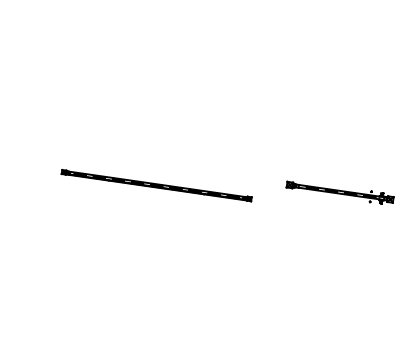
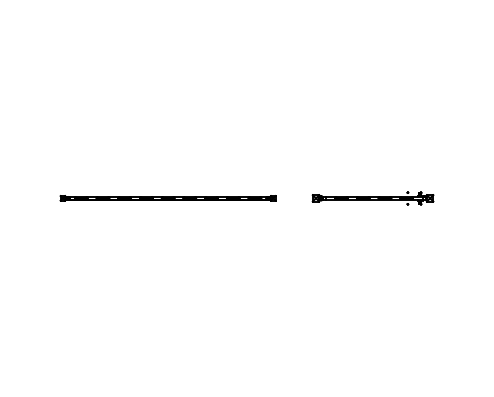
part: (339, 192) -> (372, 198), moved

